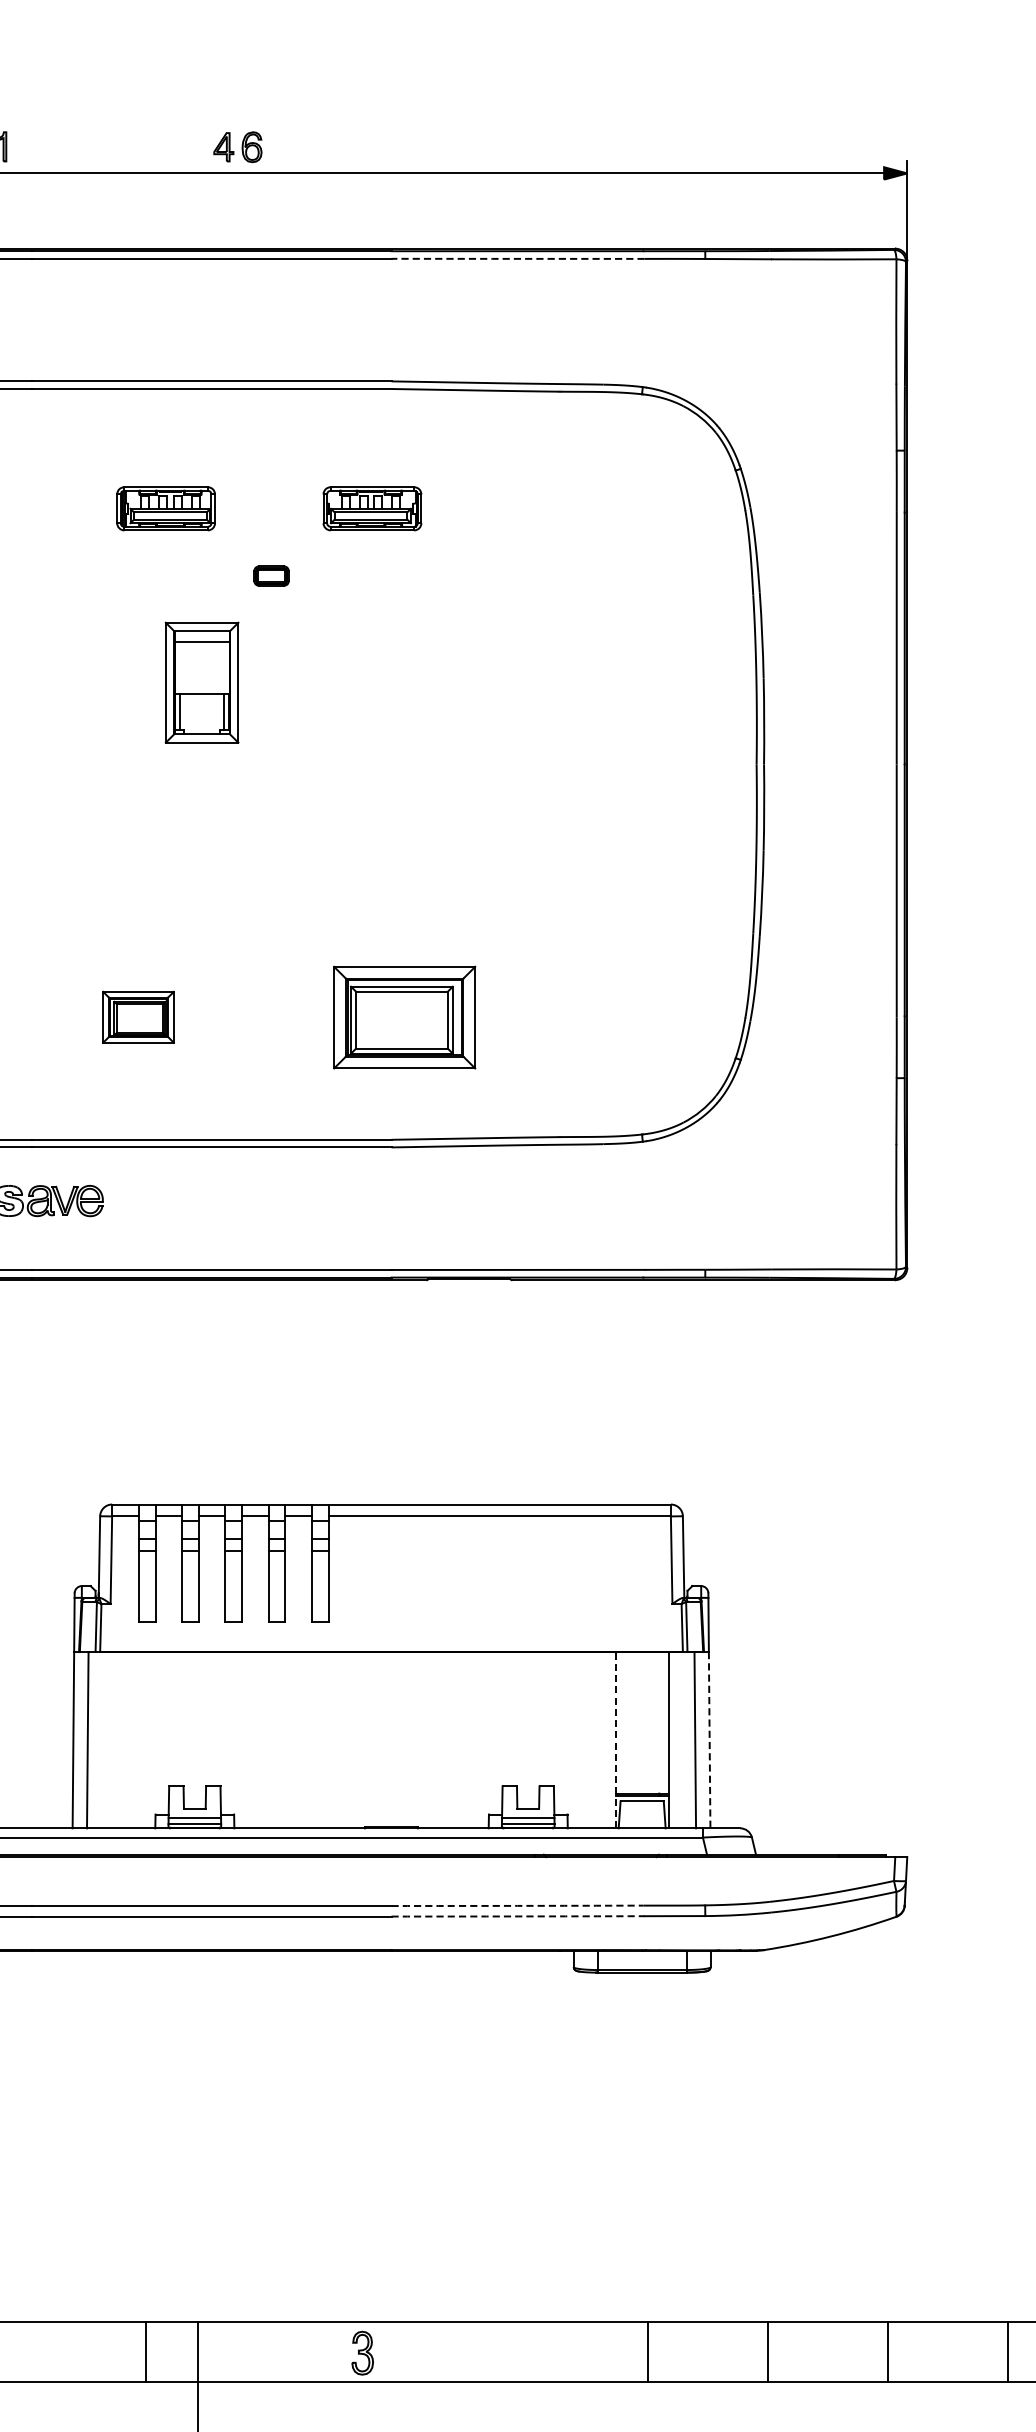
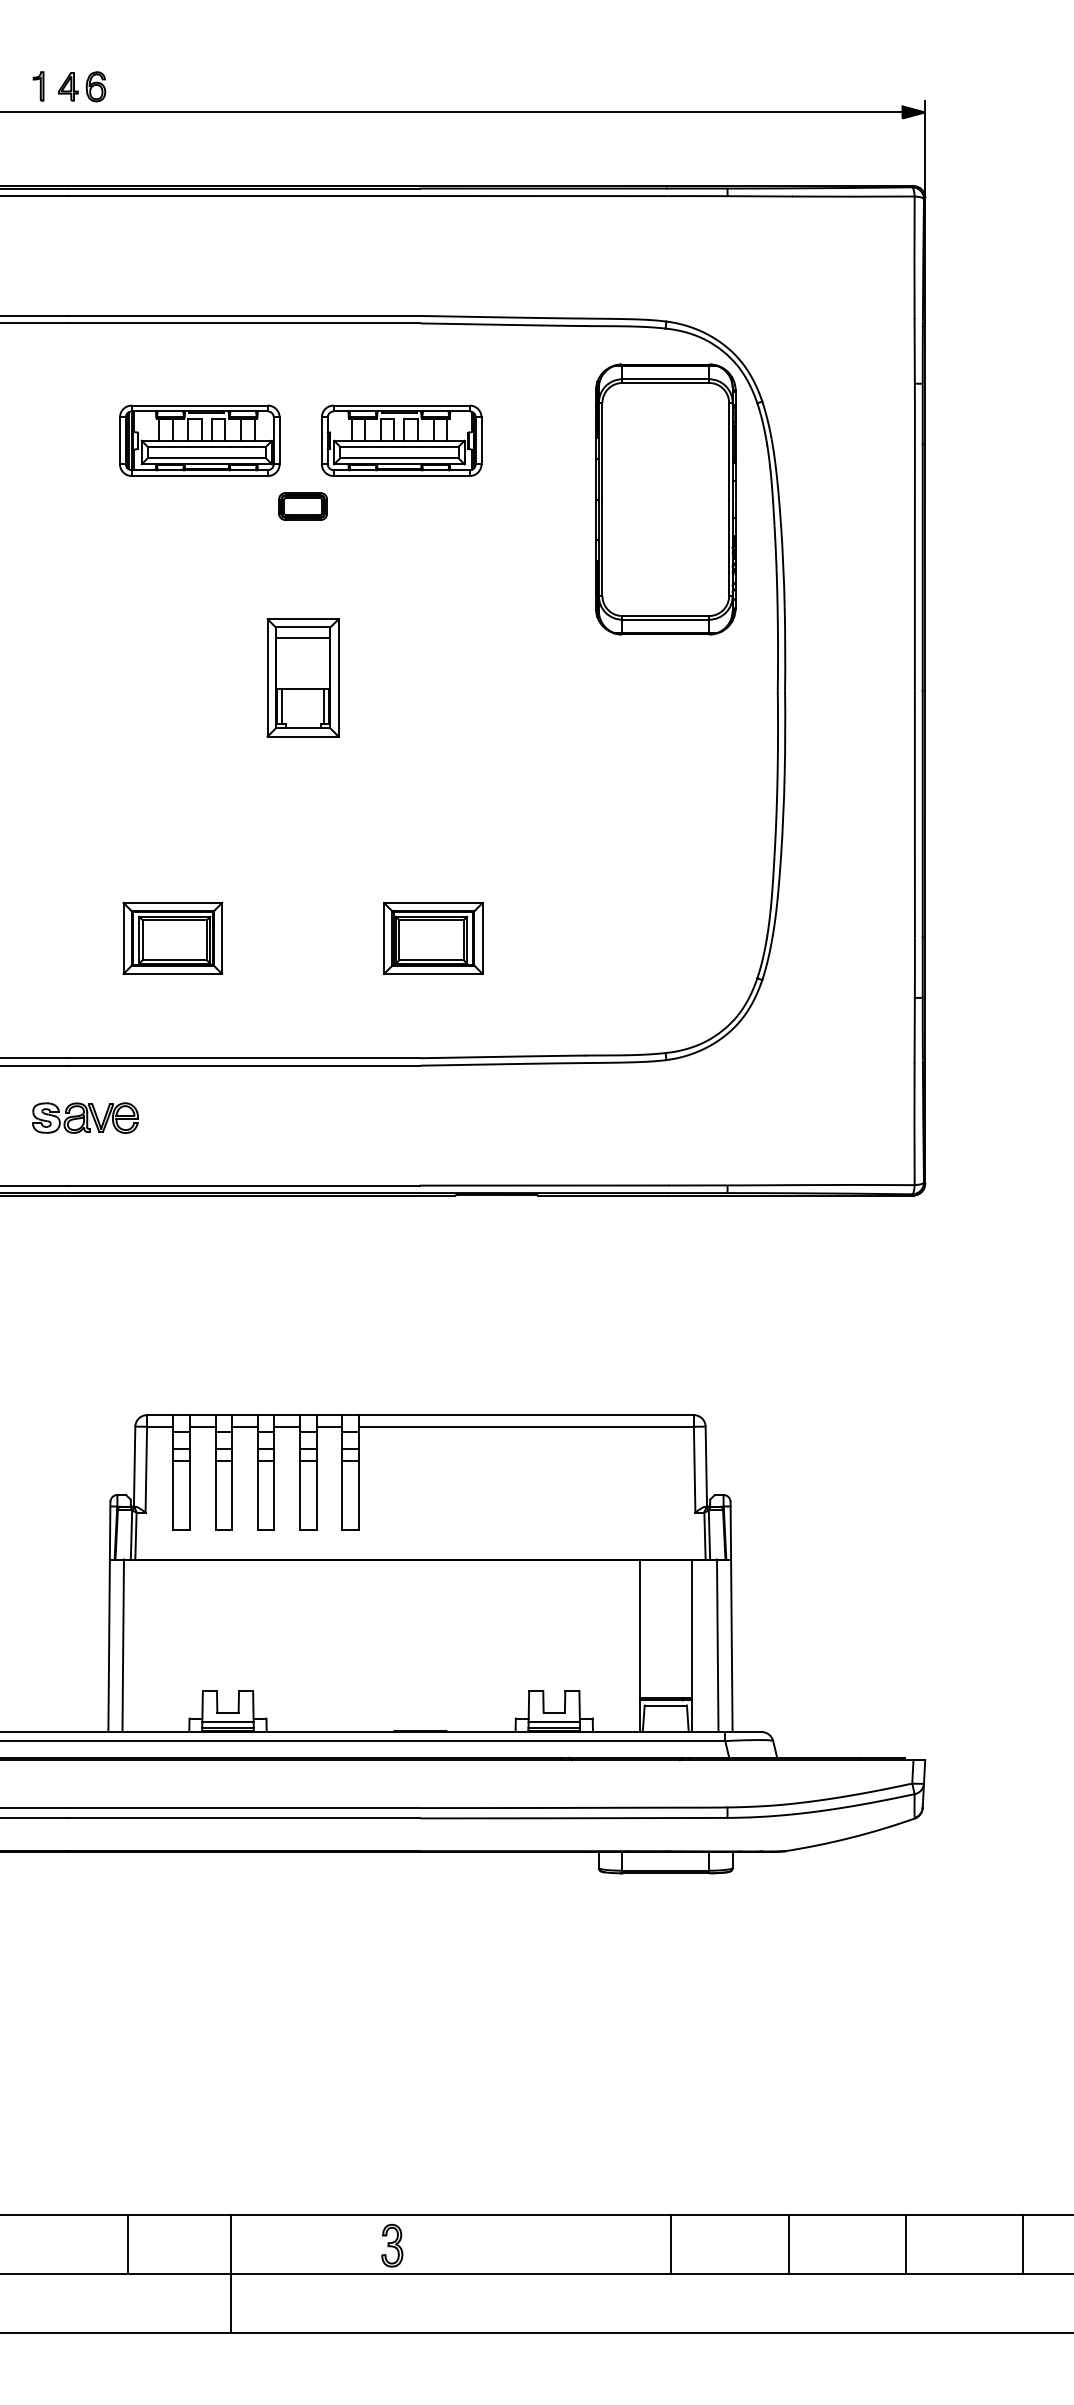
part: (238, 146) -> (82, 86), moved
line: (517, 259) -> (543, 196), dashed -> solid
part: (165, 508) -> (199, 440), size x1.67
part: (372, 508) -> (401, 440), size x1.67
part: (641, 568) -> (665, 499), added
part: (270, 576) -> (302, 506), size x1.43
part: (201, 682) -> (302, 677), moved
part: (138, 1016) -> (172, 937), size x1.43
part: (404, 1016) -> (433, 937), size x0.71
line: (615, 1739) -> (639, 1645), dashed -> solid
line: (709, 1740) -> (731, 1646), dashed -> solid
arc: (517, 1905) -> (543, 1807), dashed -> solid
arc: (518, 1916) -> (544, 1818), dashed -> solid
line: (146, 2351) -> (128, 2244), moved

